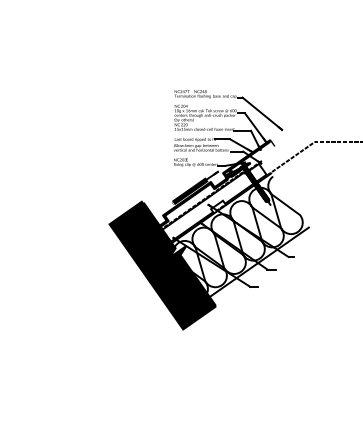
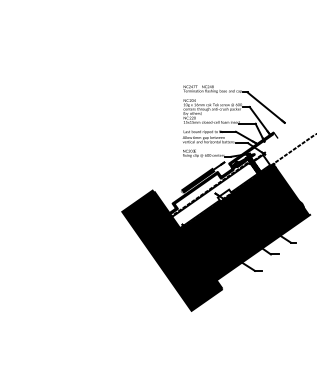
fill: (237, 235) -> (242, 222), added

